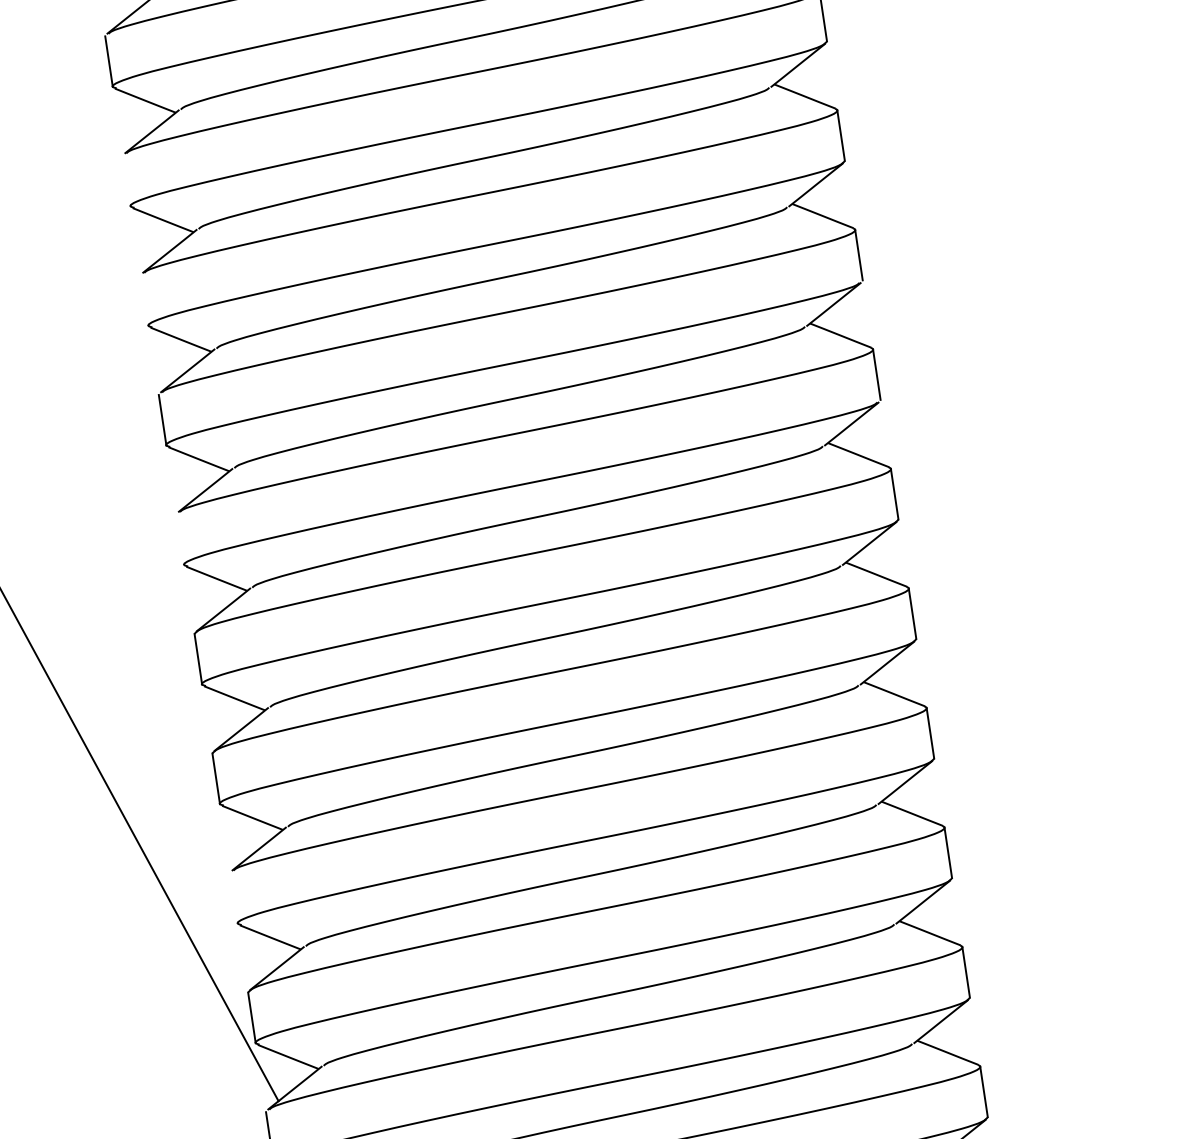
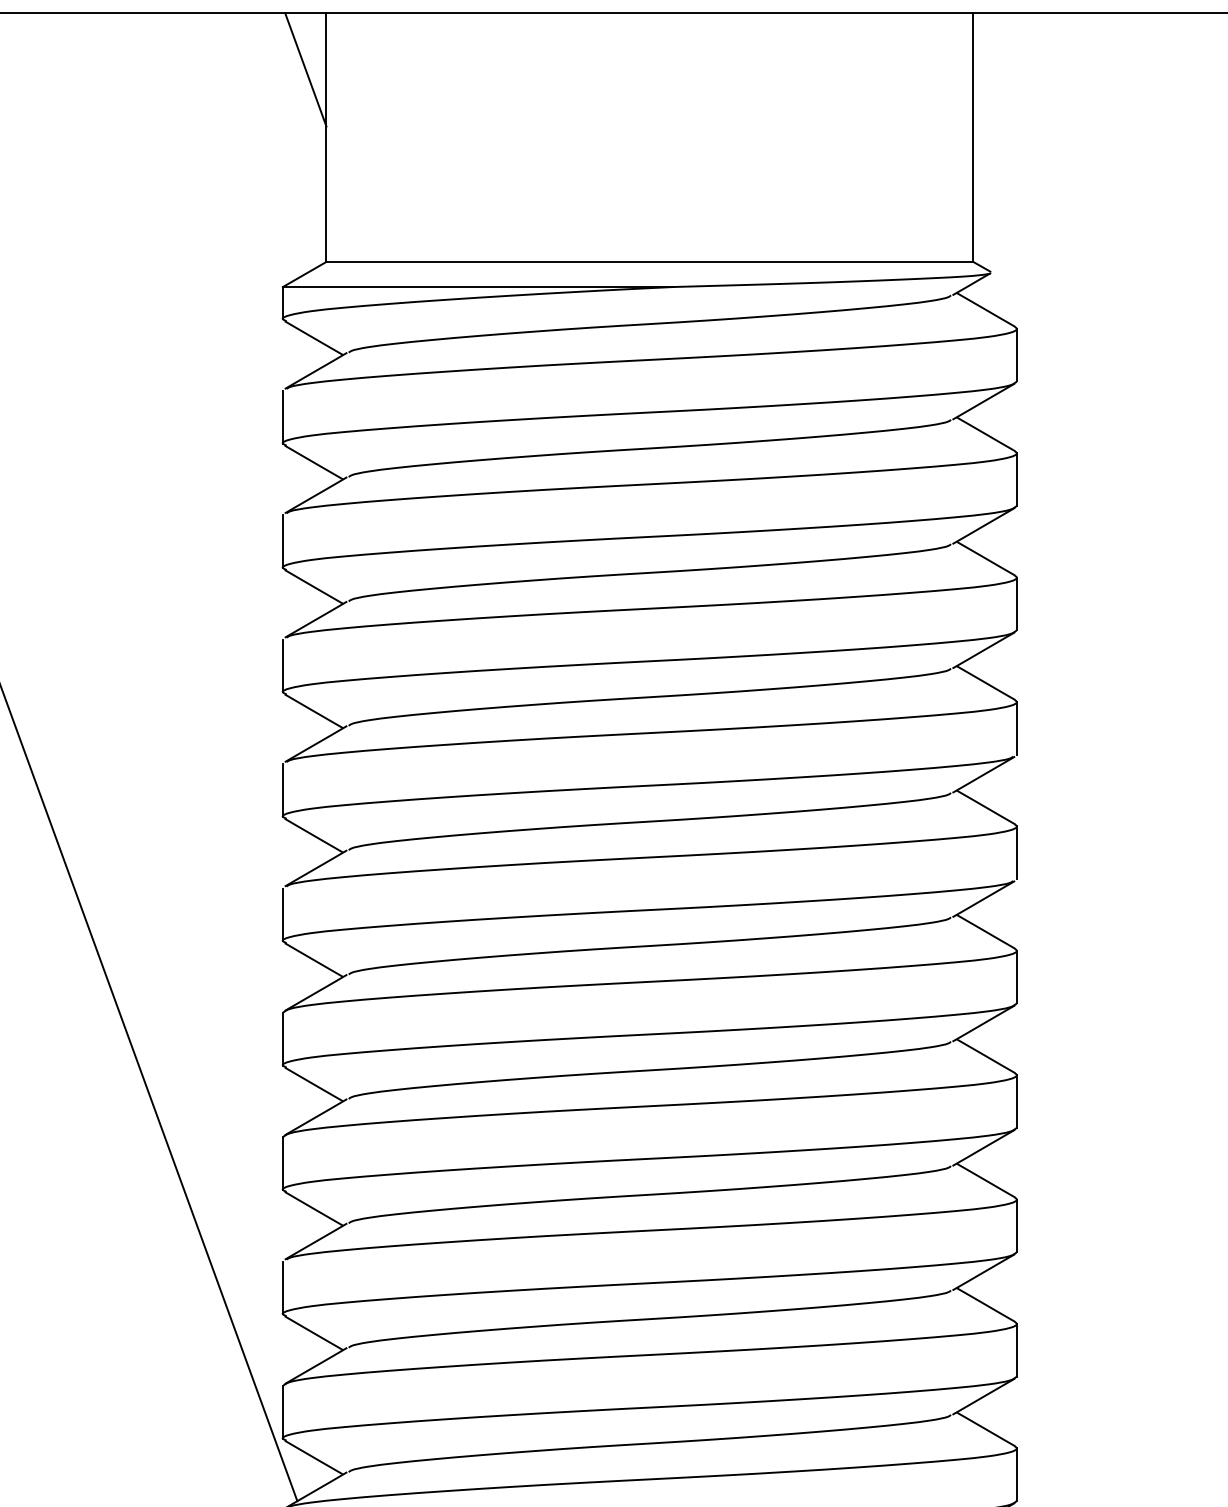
line: (126, 181) -> (282, 541), added
line: (144, 300) -> (282, 665), added
line: (180, 539) -> (282, 914), added
line: (233, 897) -> (282, 1287), added

